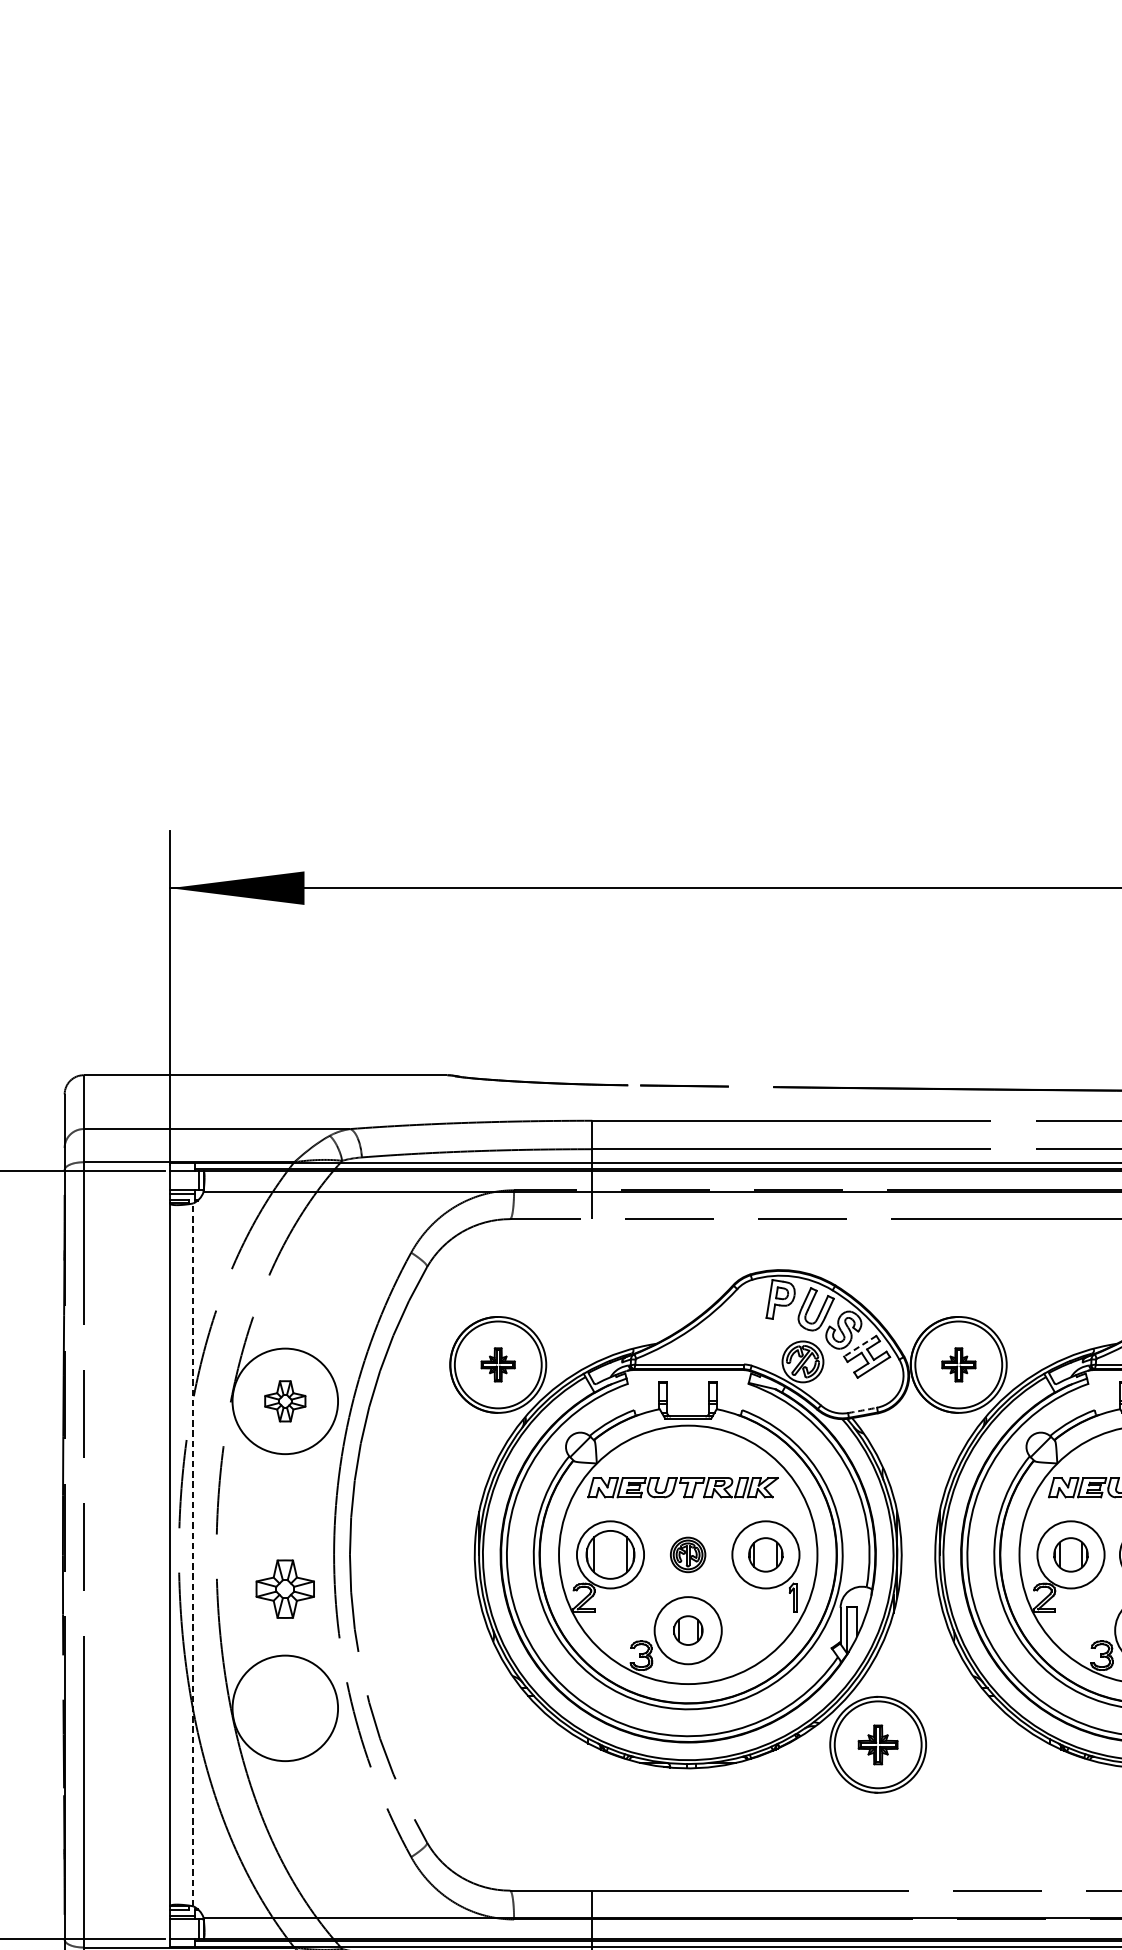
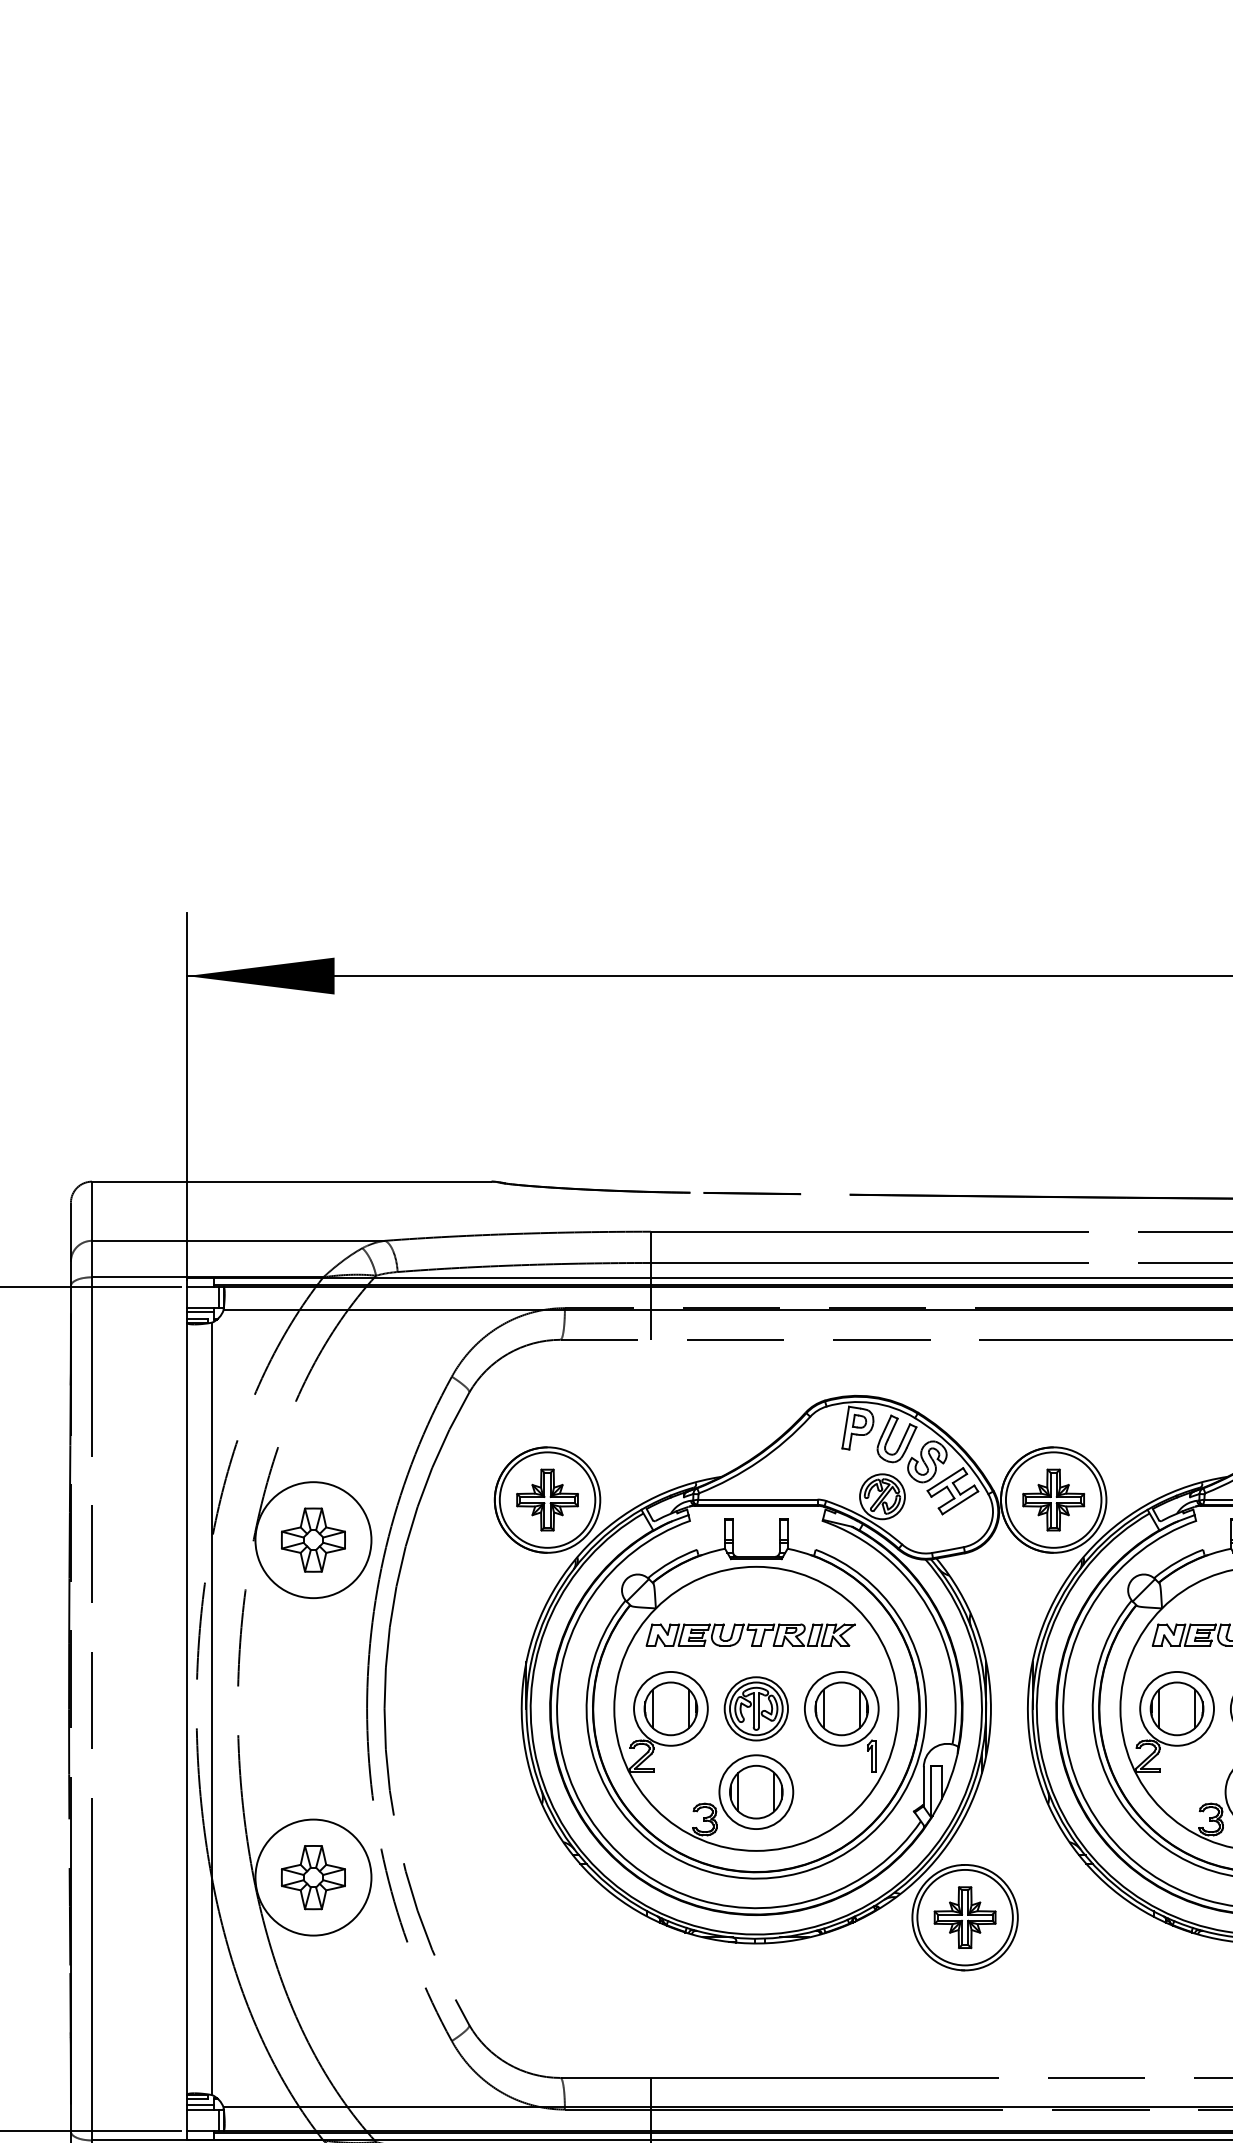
line: (860, 1346) -> (945, 1479), dashed -> solid
part: (498, 1364) -> (547, 1499), size x1.67
part: (958, 1364) -> (1053, 1499), size x1.67
part: (285, 1400) -> (313, 1539), size x1.43
arc: (863, 1410) -> (948, 1550), dashed -> solid
line: (193, 1554) -> (212, 1708), dashed -> solid
part: (687, 1554) -> (755, 1708), size x1.67
part: (765, 1554) -> (841, 1708), size x1.43
part: (1070, 1554) -> (1176, 1708), size x1.43
part: (284, 1589) -> (312, 1877), moved
part: (688, 1630) -> (756, 1791), size x1.67
part: (877, 1744) -> (964, 1917), size x1.43

